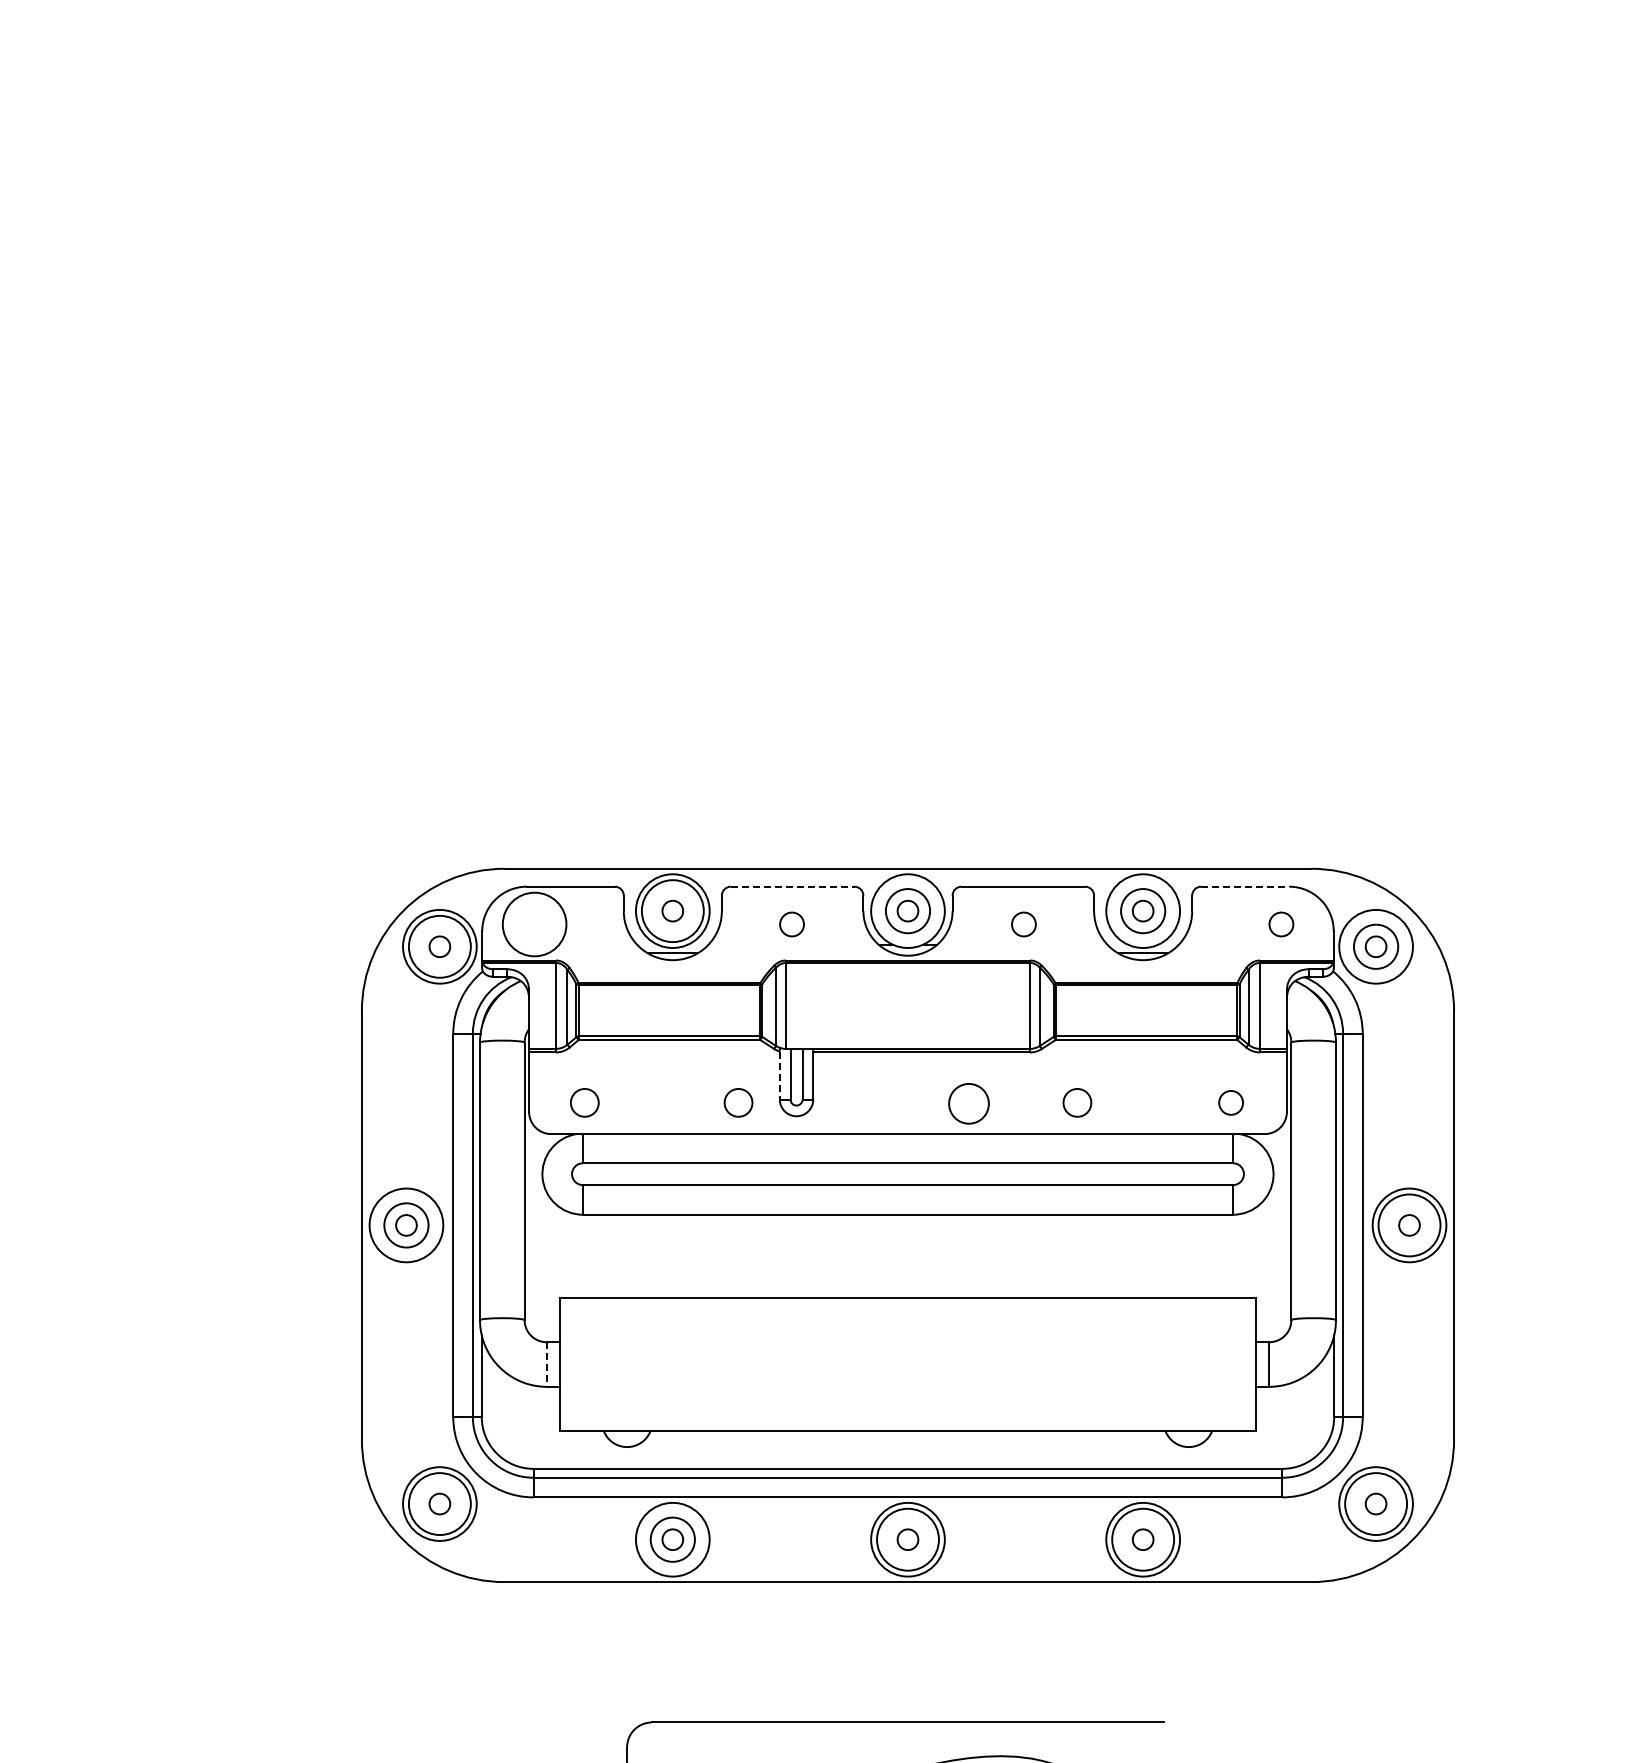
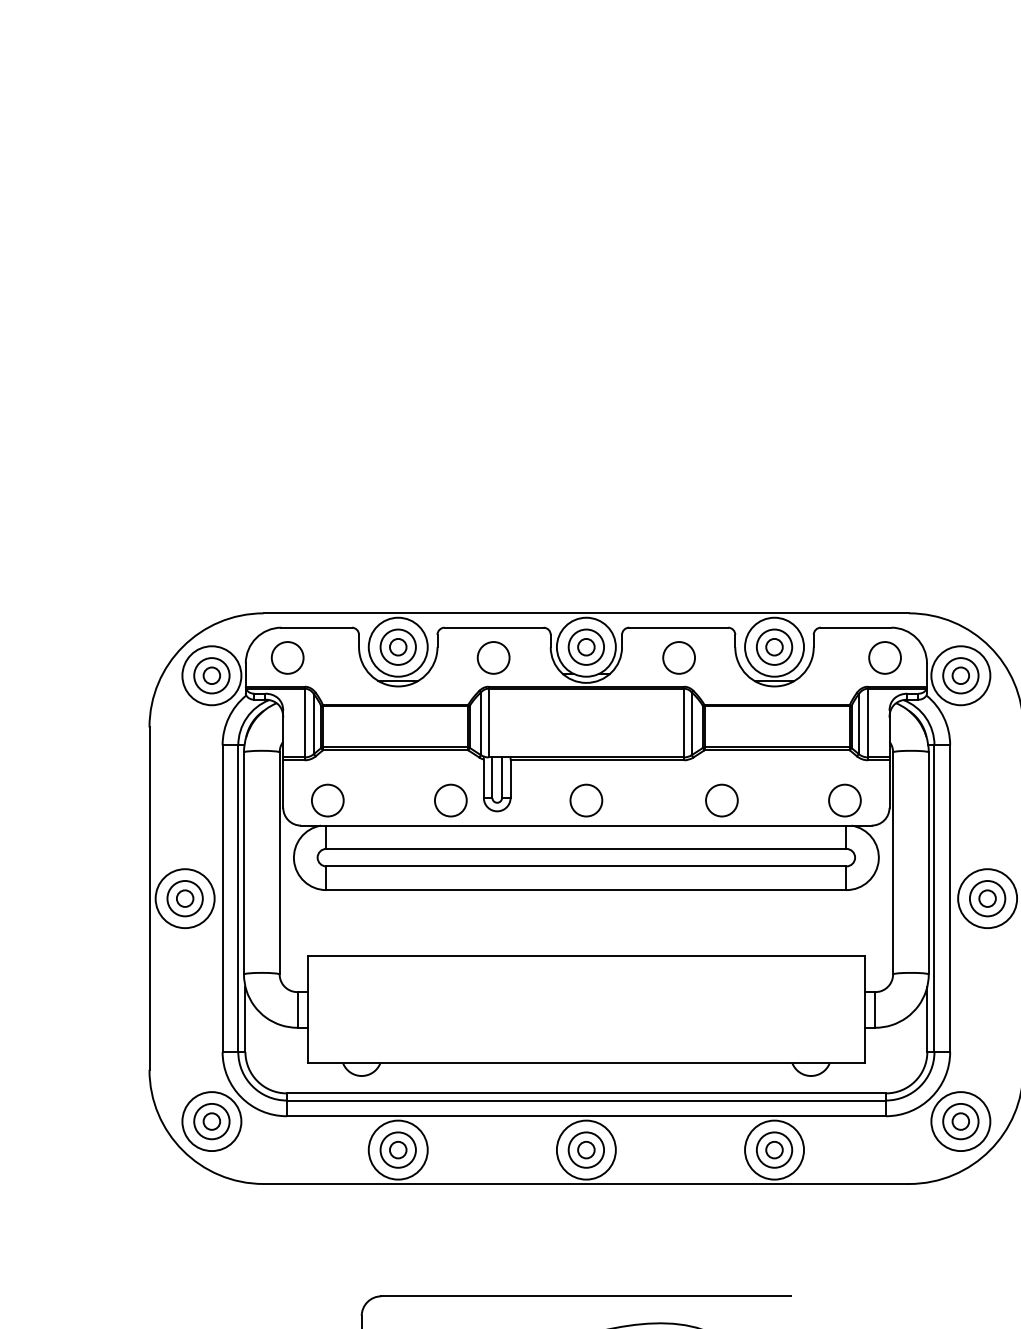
line: (792, 886) -> (493, 627), dashed -> solid
line: (1245, 886) -> (856, 627), dashed -> solid
circle: (672, 911) -> (397, 647), size x0.71
circle: (534, 924) -> (287, 657), size x0.62
circle: (791, 924) -> (493, 657), size x1.67
circle: (1023, 924) -> (678, 657), size x1.67
circle: (1281, 924) -> (885, 657), size x1.67
circle: (439, 946) -> (211, 675), size x0.71
line: (779, 1075) -> (483, 778), dashed -> solid
circle: (584, 1102) -> (327, 800), size x1.43
circle: (738, 1102) -> (450, 800), size x1.43
circle: (1077, 1102) -> (721, 800), size x1.43
circle: (1230, 1102) -> (844, 800), size x1.67
circle: (968, 1103) -> (585, 800), moved
circle: (1409, 1225) -> (987, 898), size x0.71
line: (546, 1365) -> (297, 1010), dashed -> solid
circle: (439, 1503) -> (211, 1121), size x0.71
circle: (1375, 1503) -> (960, 1121), size x0.71
circle: (907, 1539) -> (585, 1149), size x0.71
circle: (1143, 1539) -> (774, 1149), size x0.71

